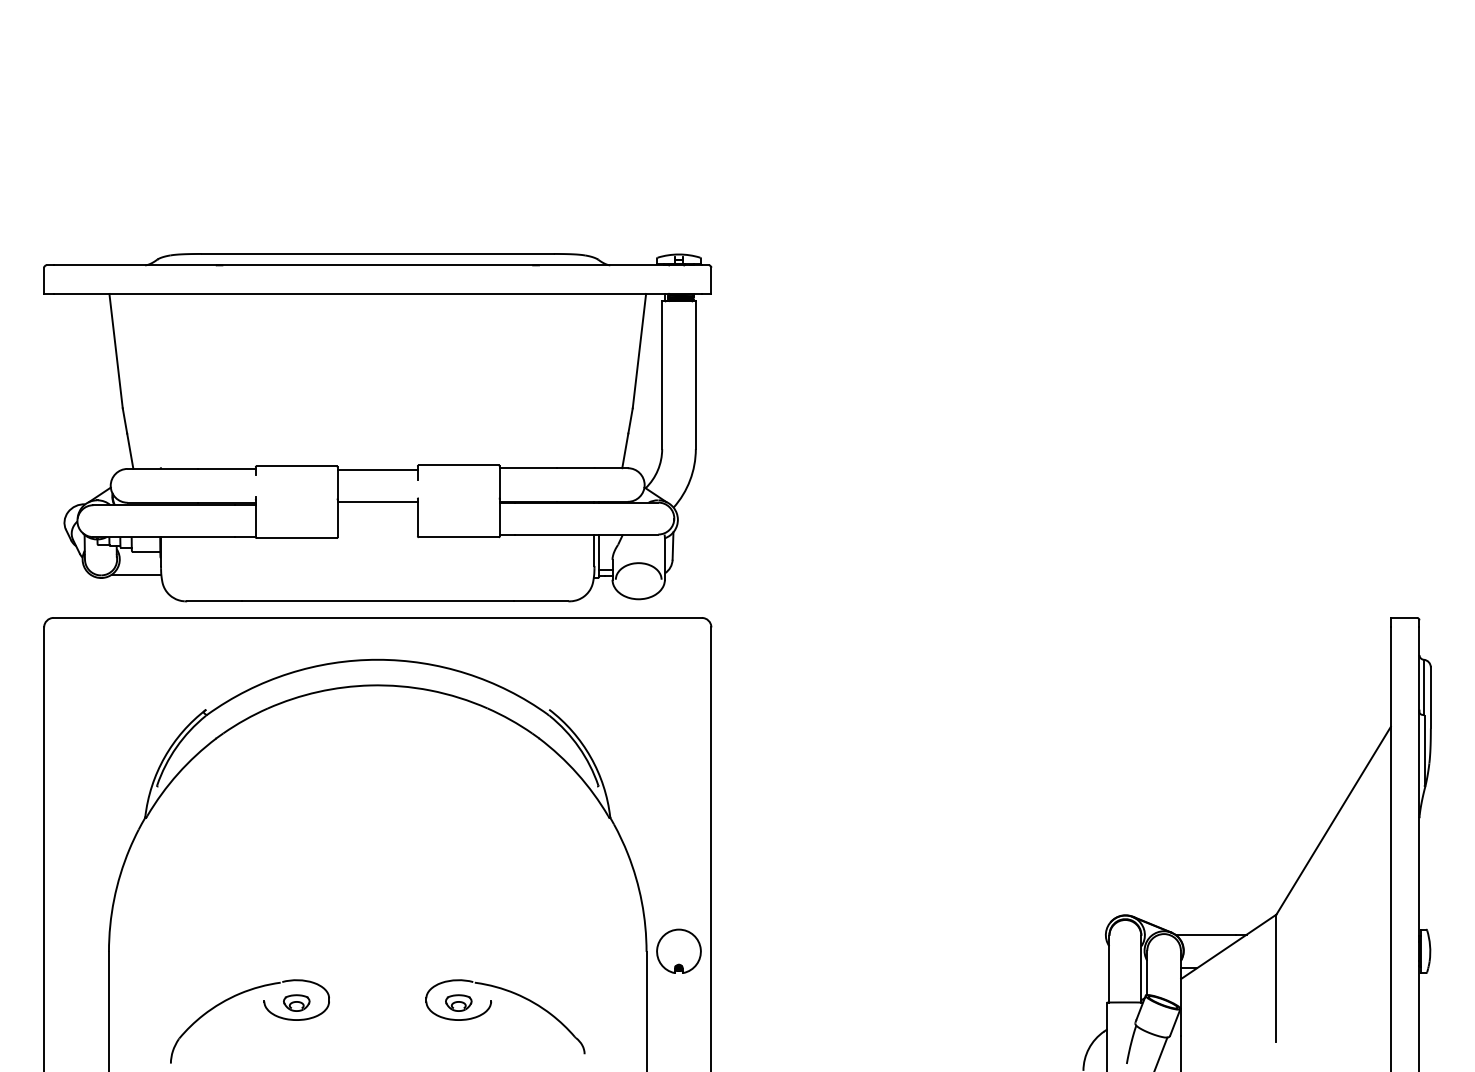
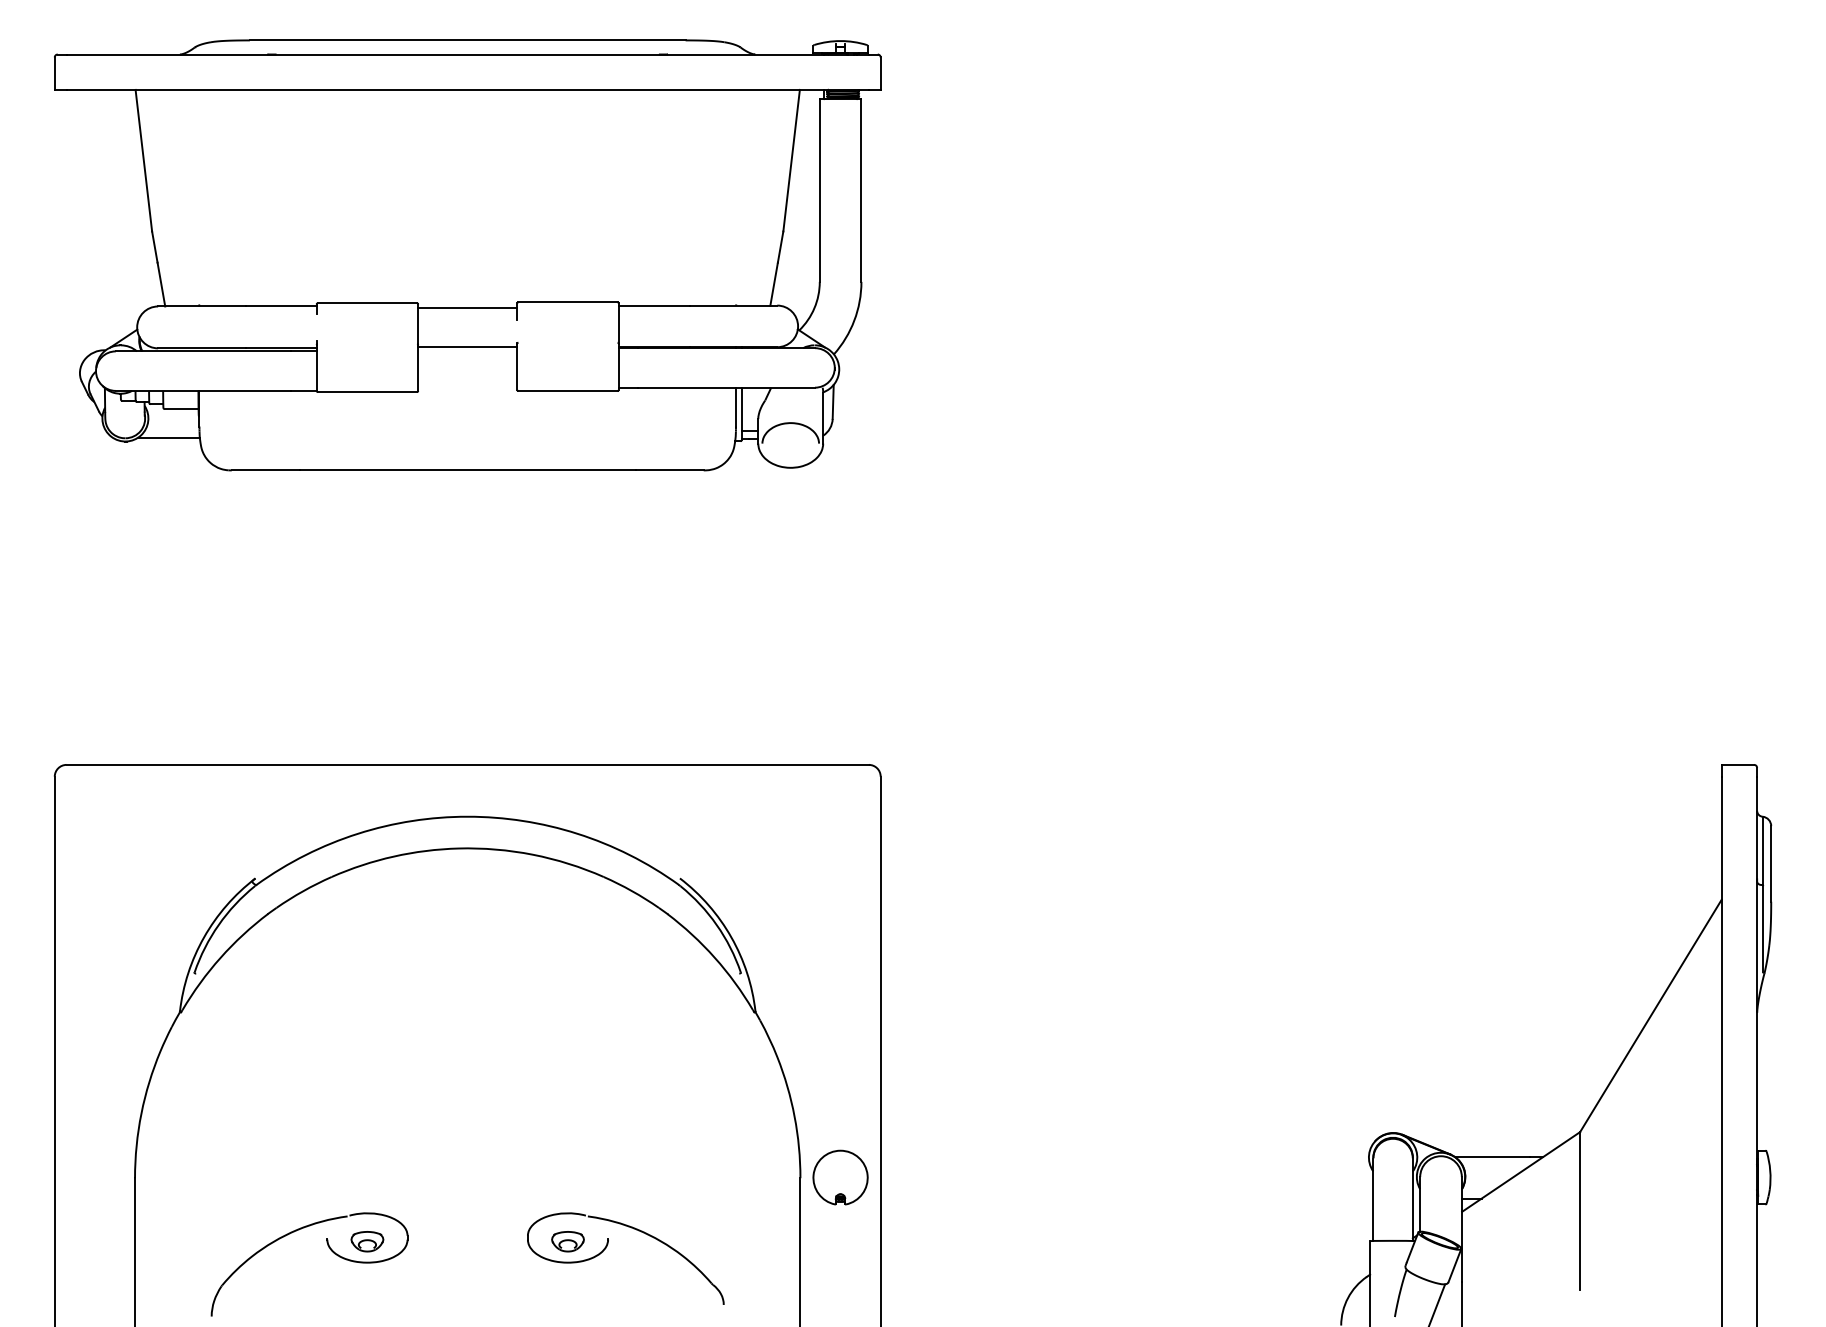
part: (377, 427) -> (467, 255), moved

